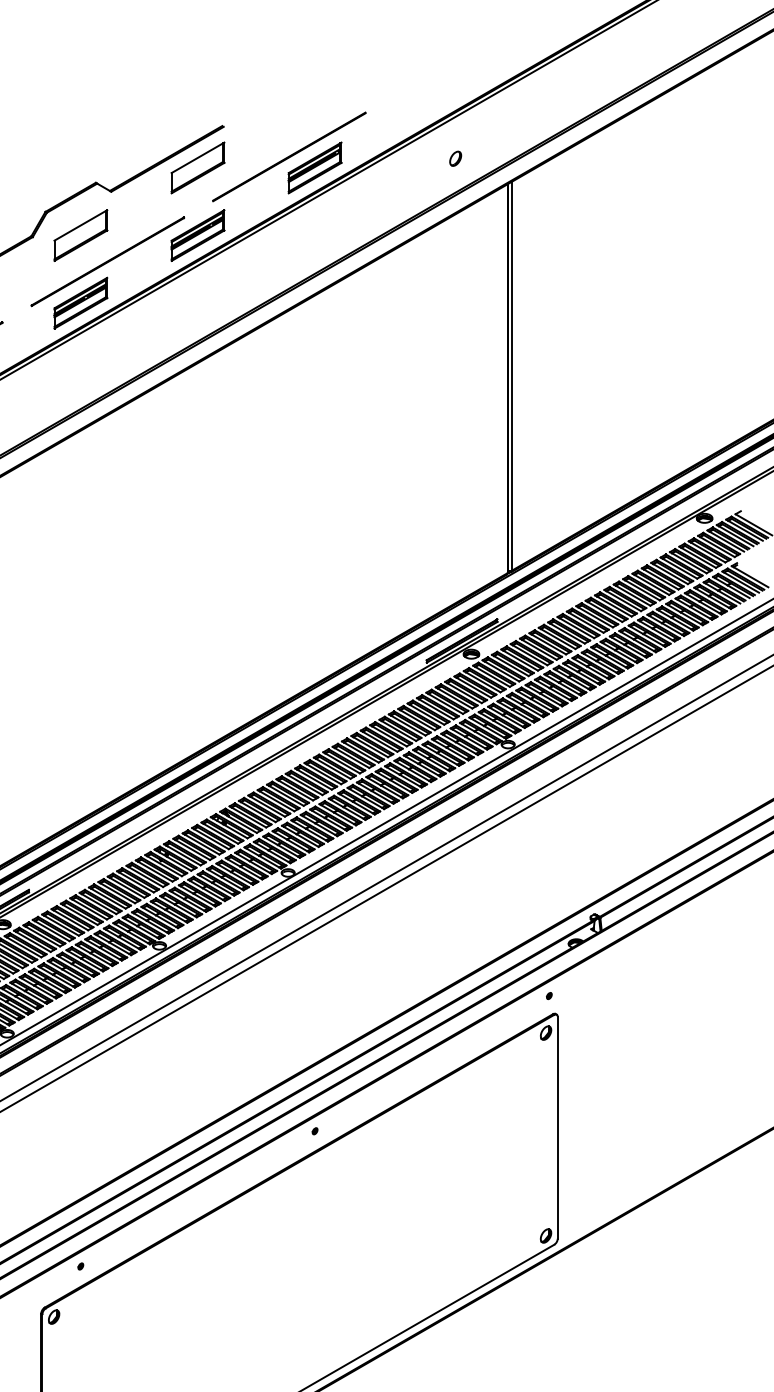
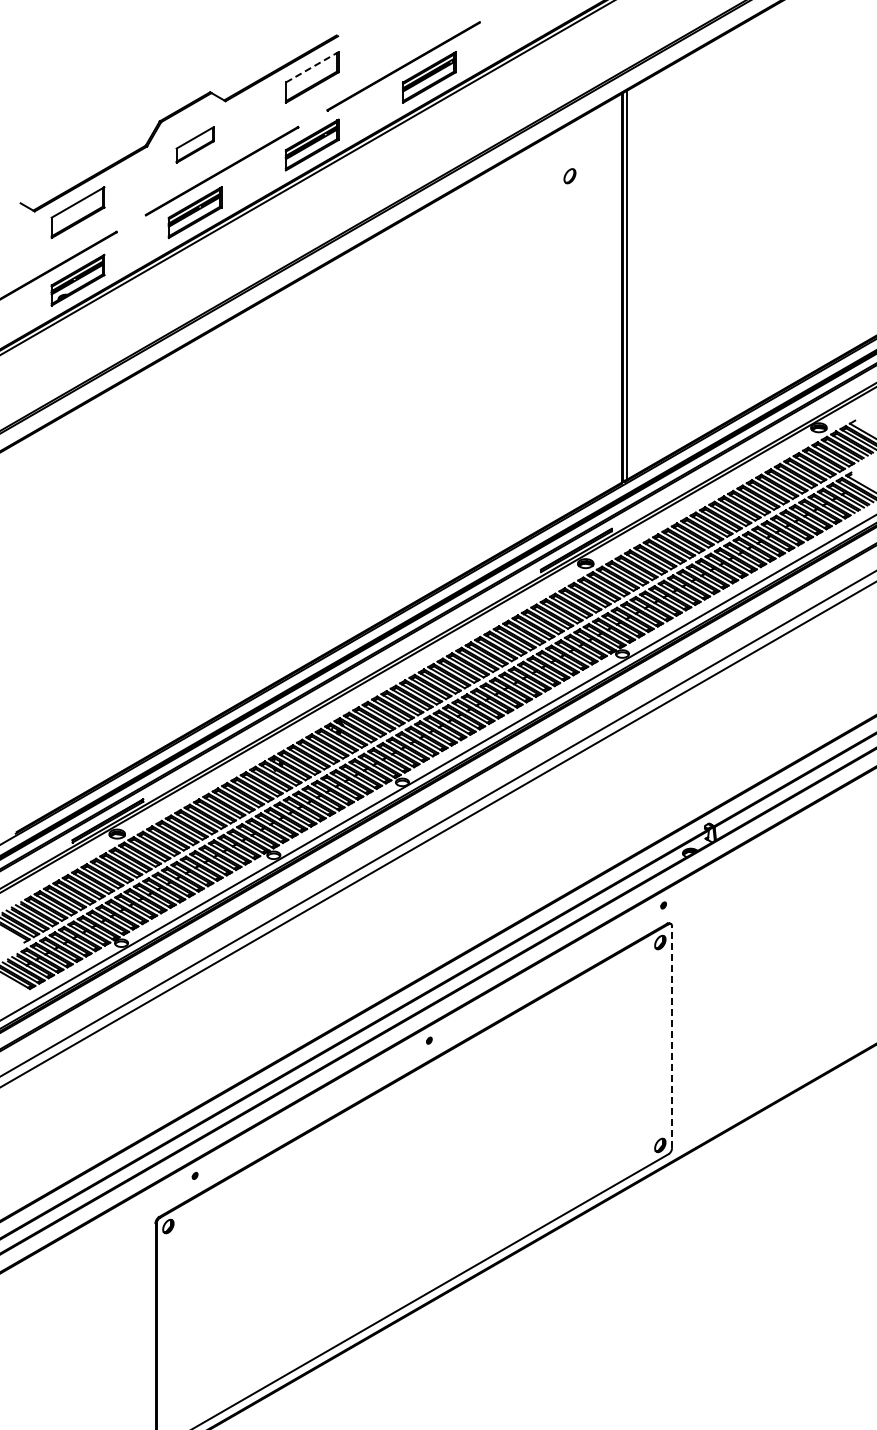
line: (198, 158) -> (312, 67), solid -> dashed
part: (455, 159) -> (569, 176), moved
part: (80, 235) -> (194, 144), size x0.7
line: (558, 1128) -> (672, 1037), solid -> dashed

